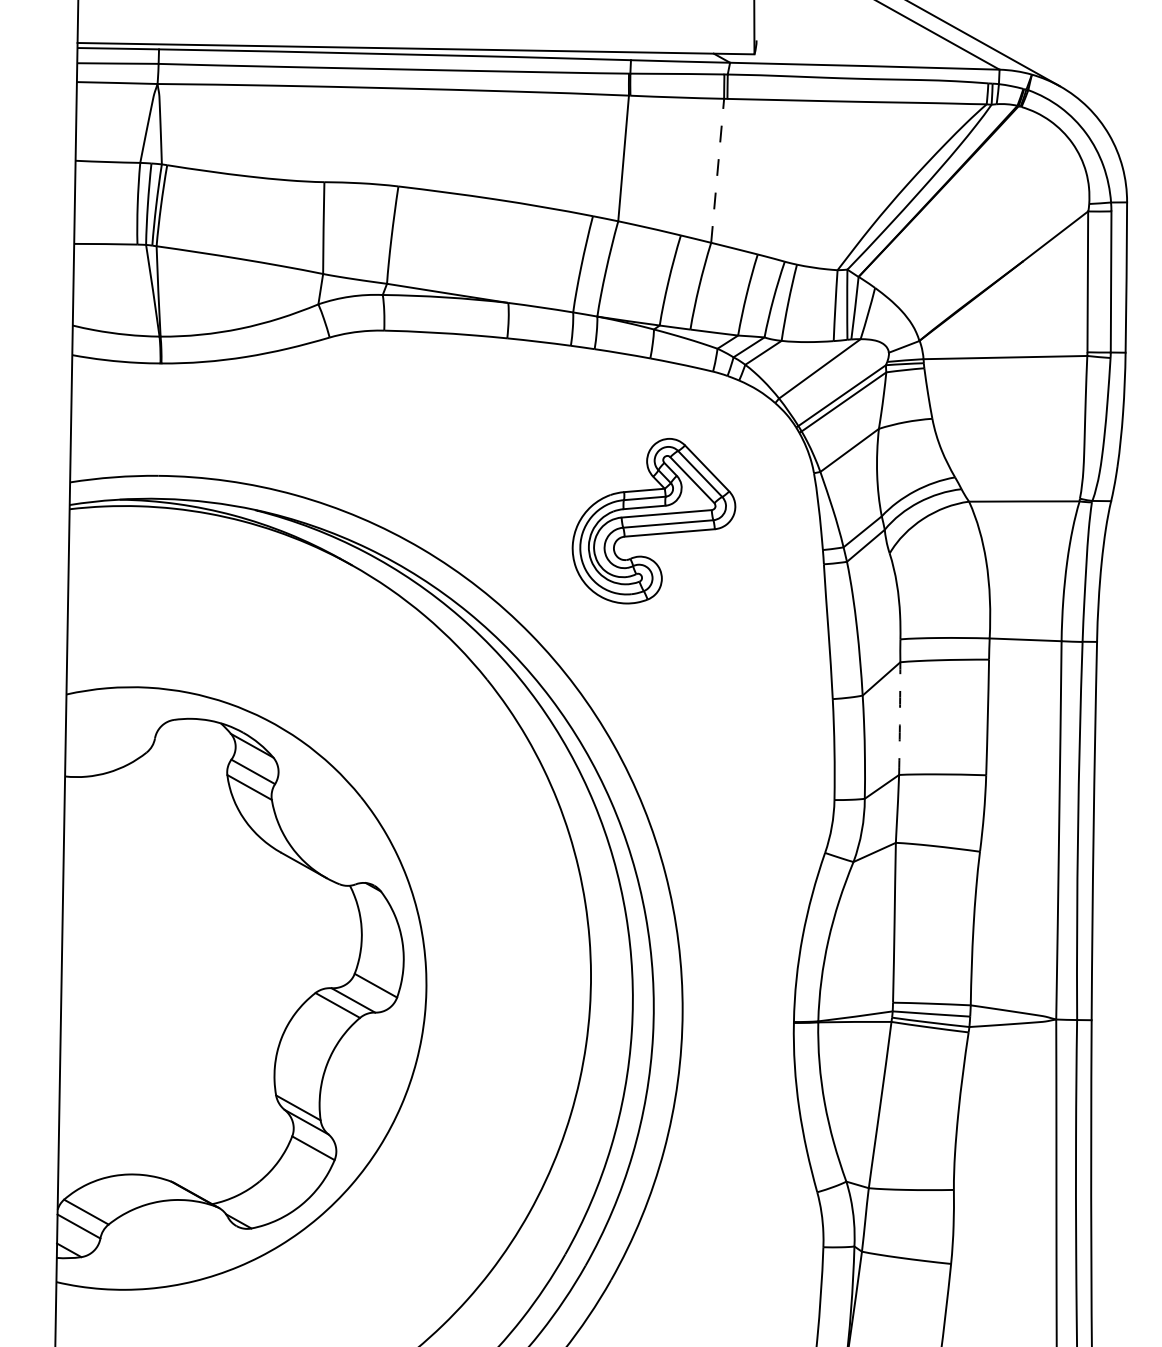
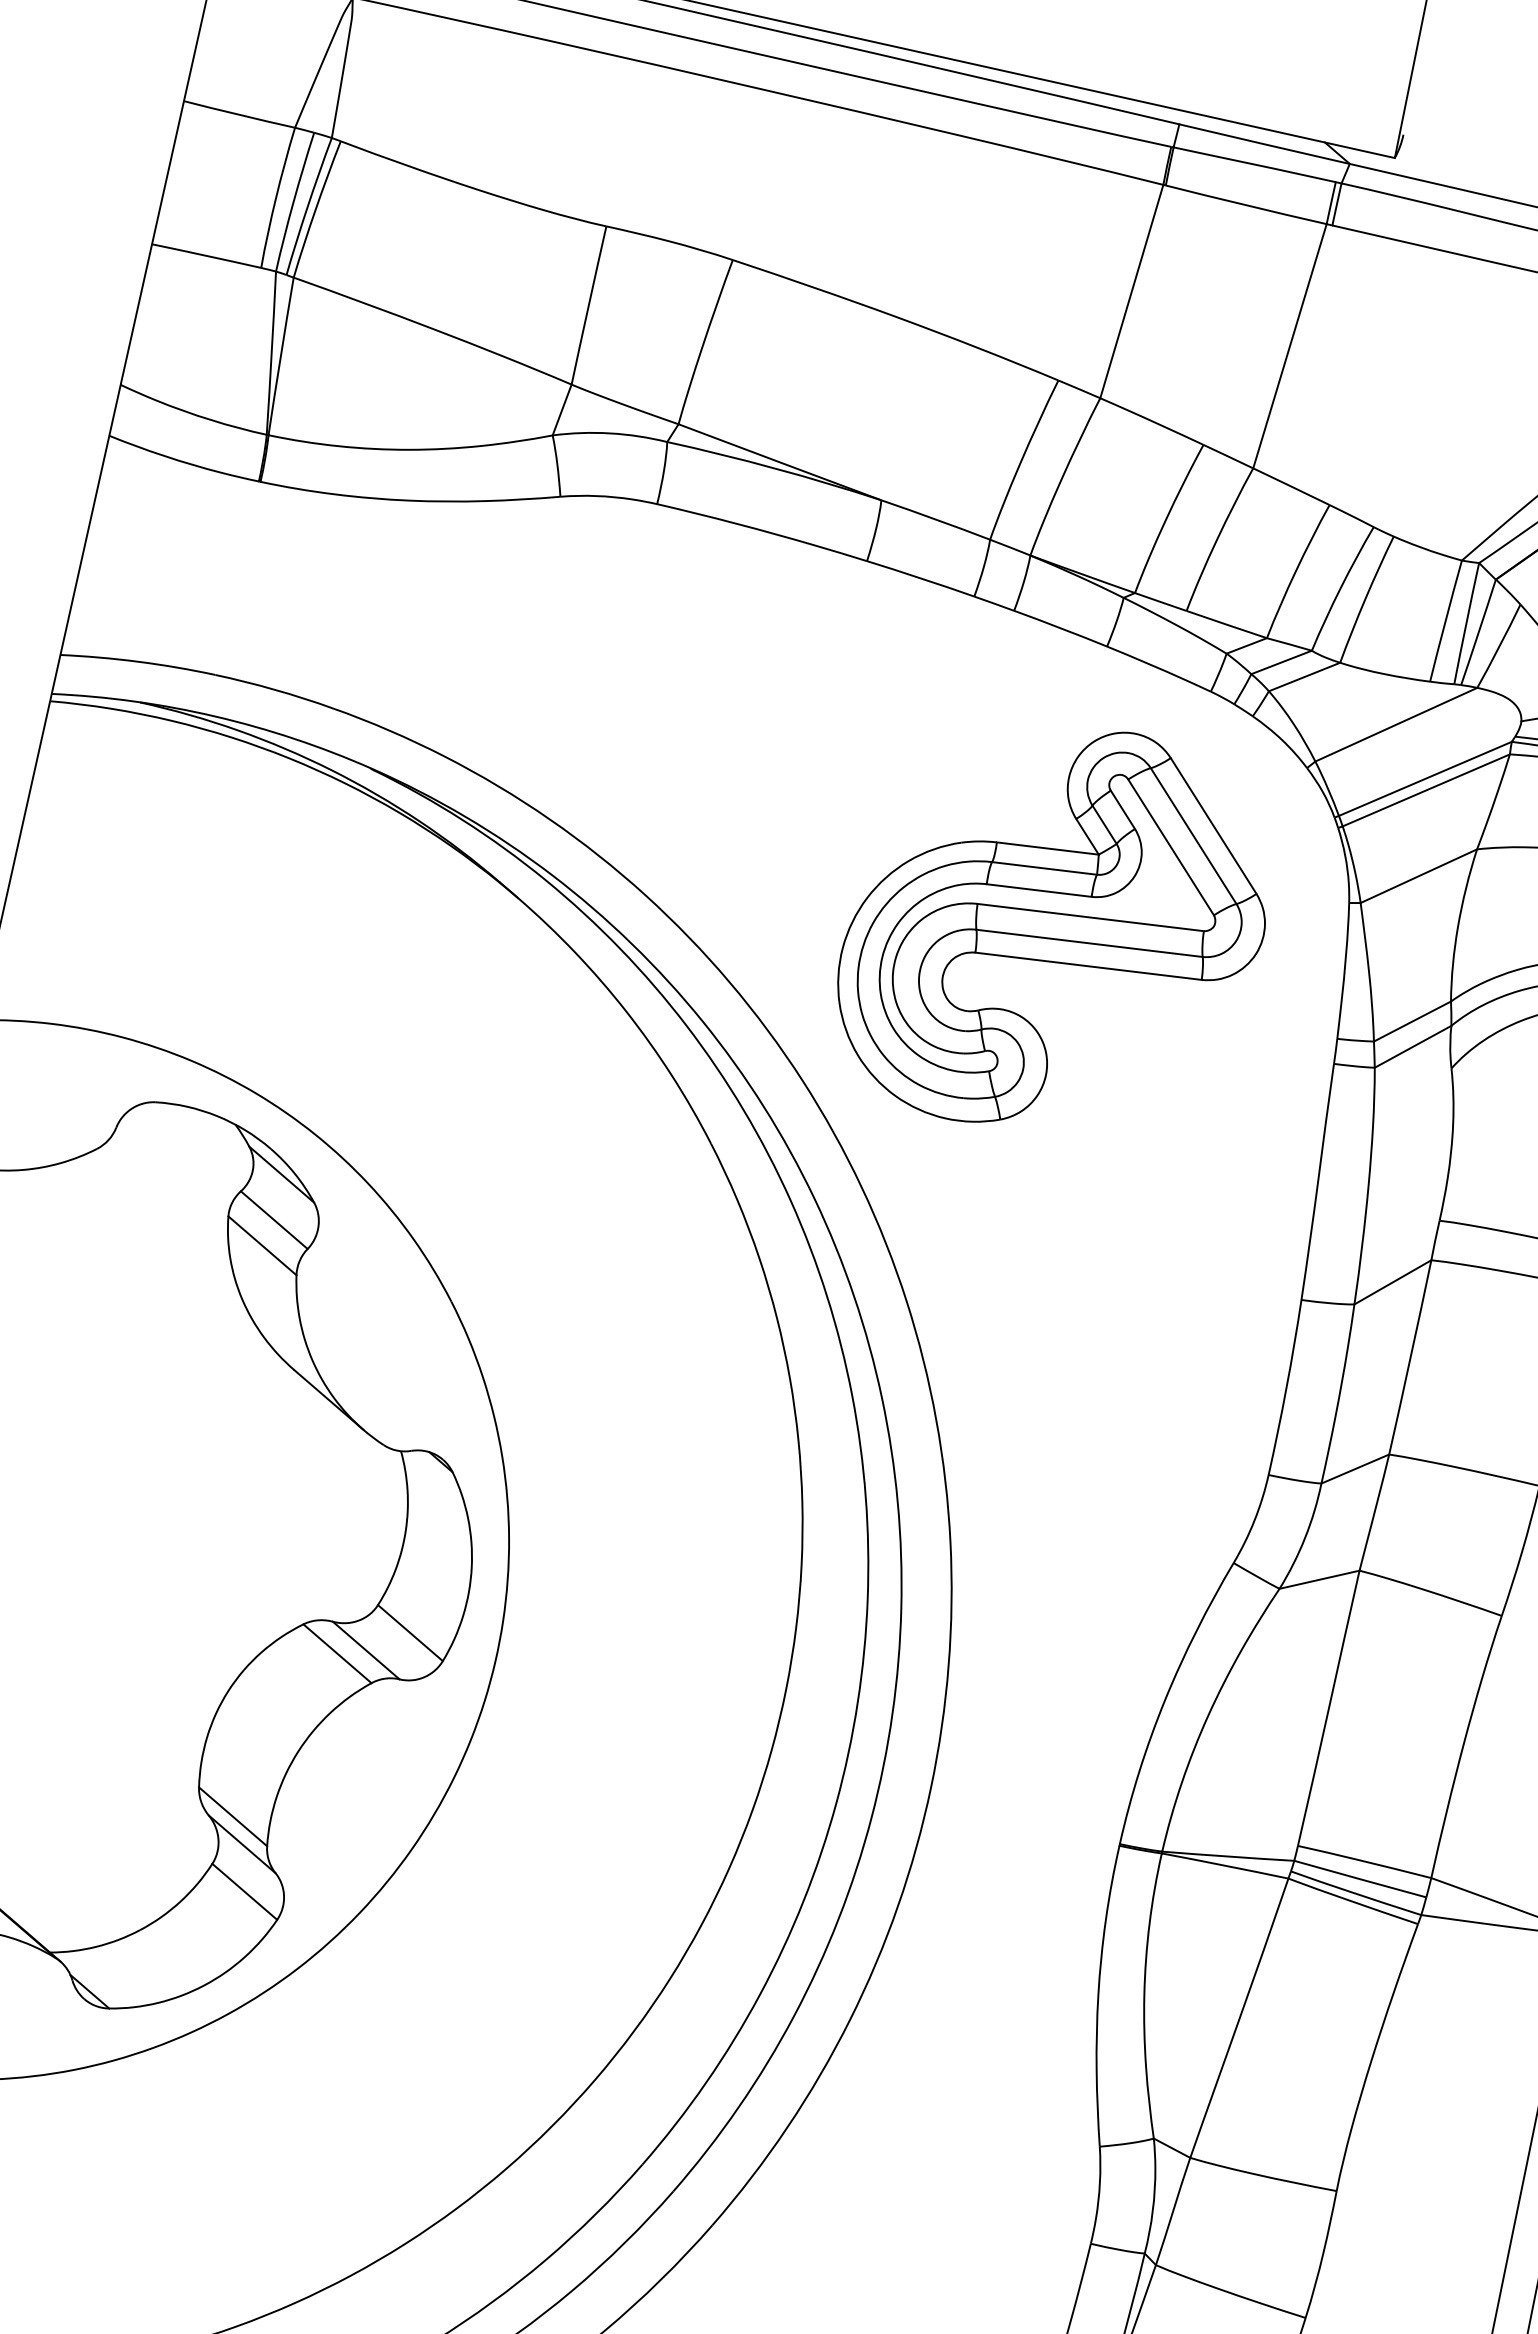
line: (717, 170) -> (1289, 345), dashed -> solid
part: (653, 520) -> (1055, 927), size x1.43
arc: (899, 718) -> (1409, 1357), dashed -> solid

